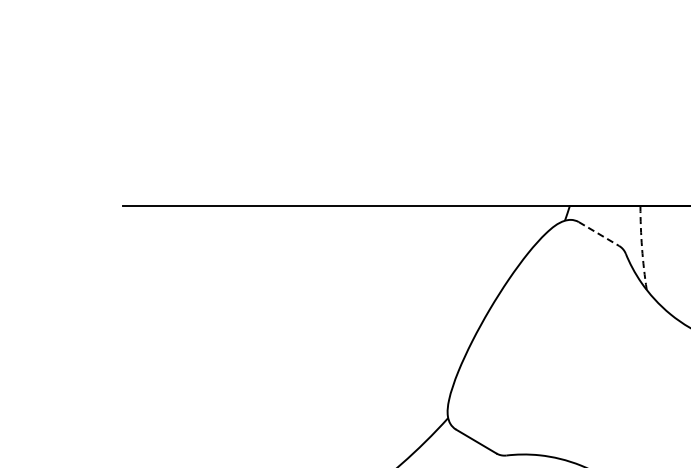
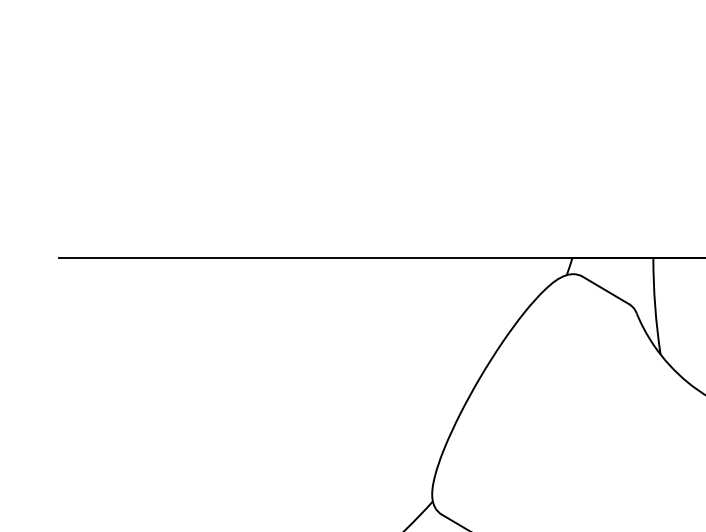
line: (599, 234) -> (606, 290), dashed -> solid
arc: (642, 248) -> (655, 306), dashed -> solid

